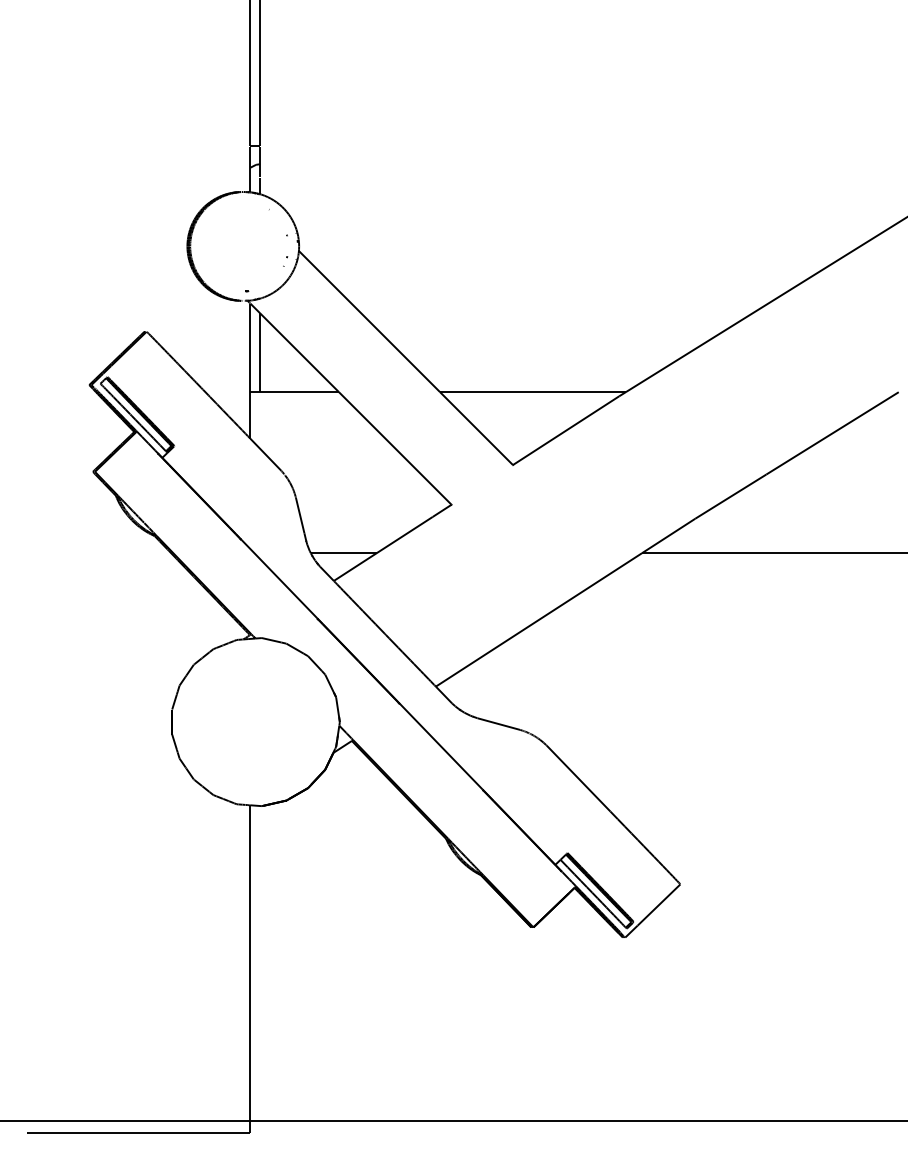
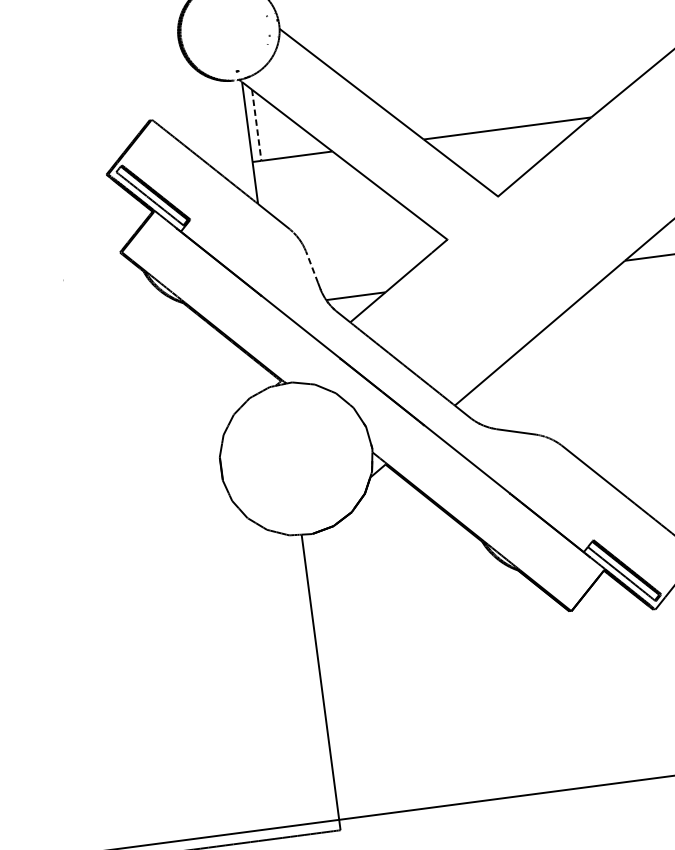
line: (260, 353) -> (257, 125), solid -> dashed
line: (300, 514) -> (312, 266), solid -> dashed

